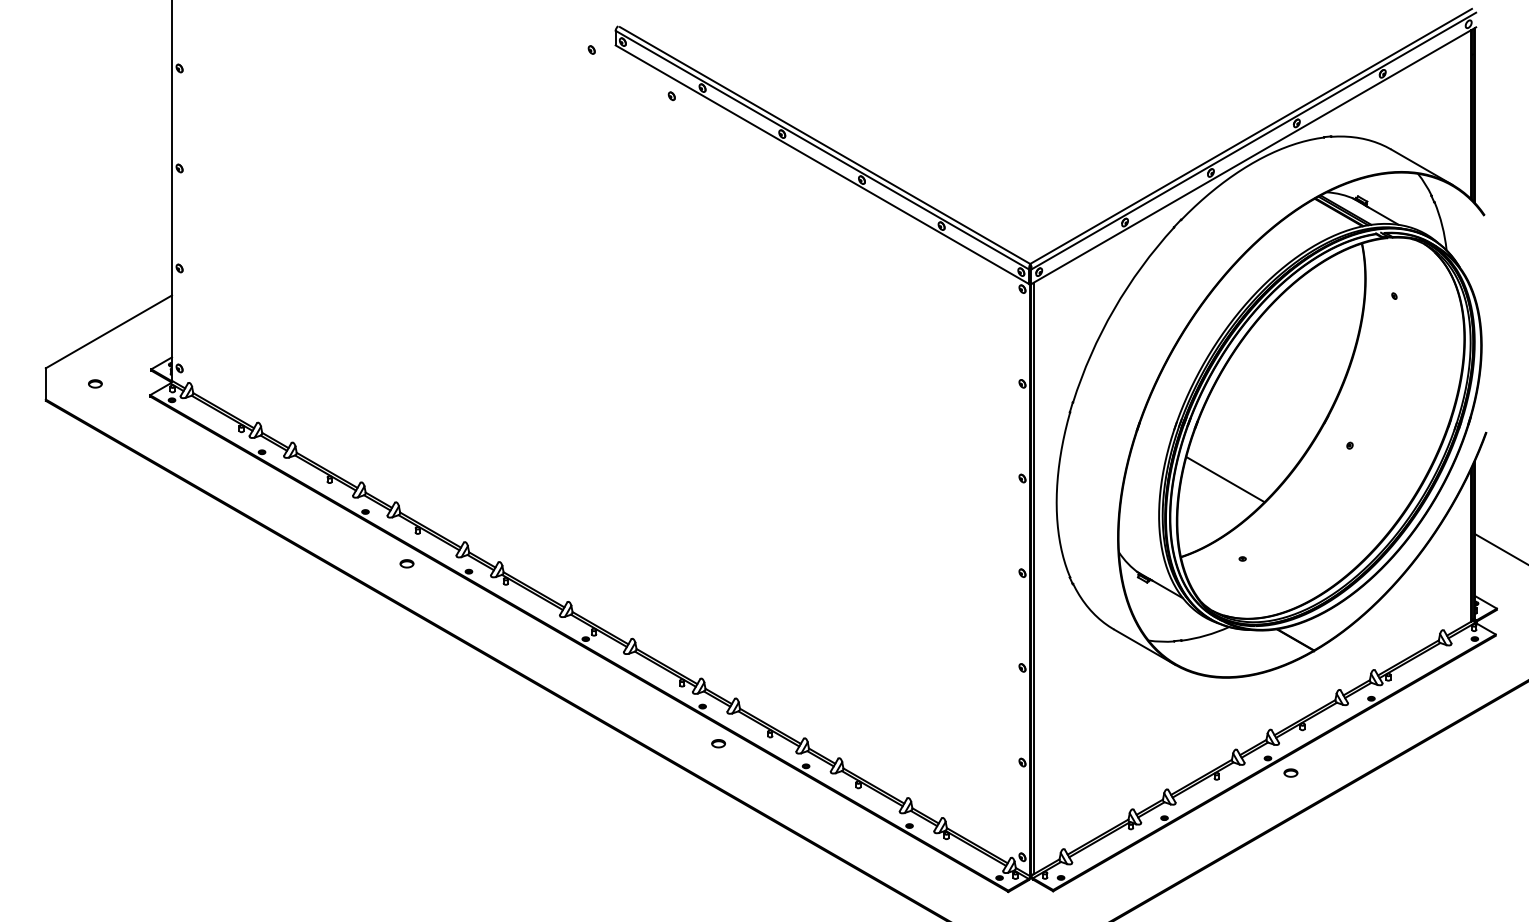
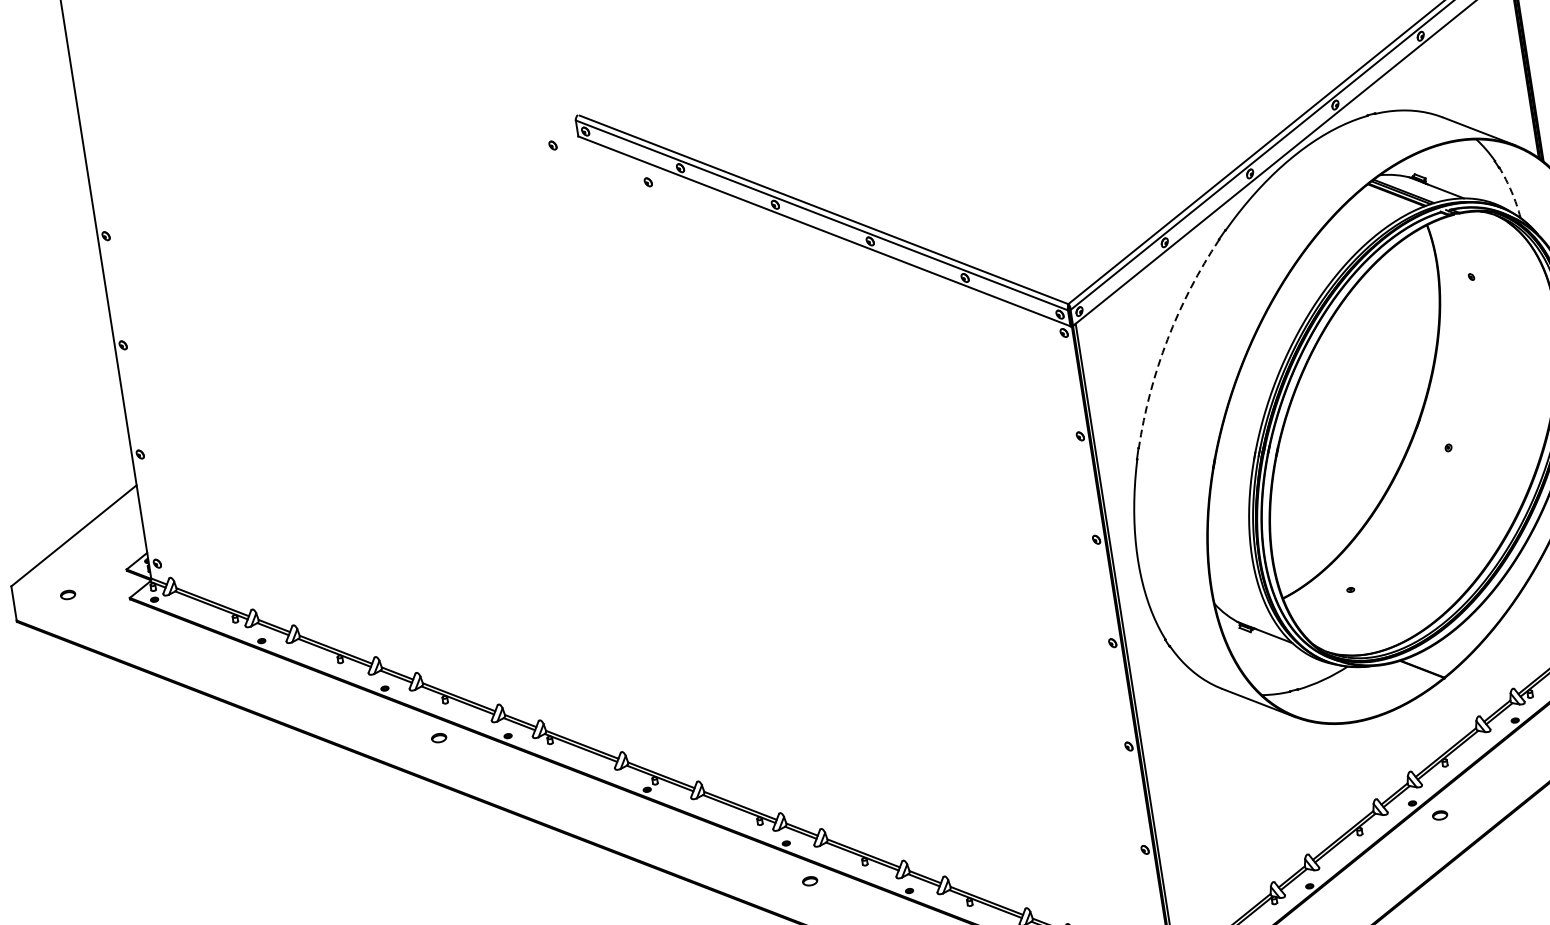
arc: (1442, 225) -> (1511, 191), solid -> dashed
arc: (1114, 309) -> (1168, 339), solid -> dashed
line: (1225, 479) -> (1318, 506), removed

